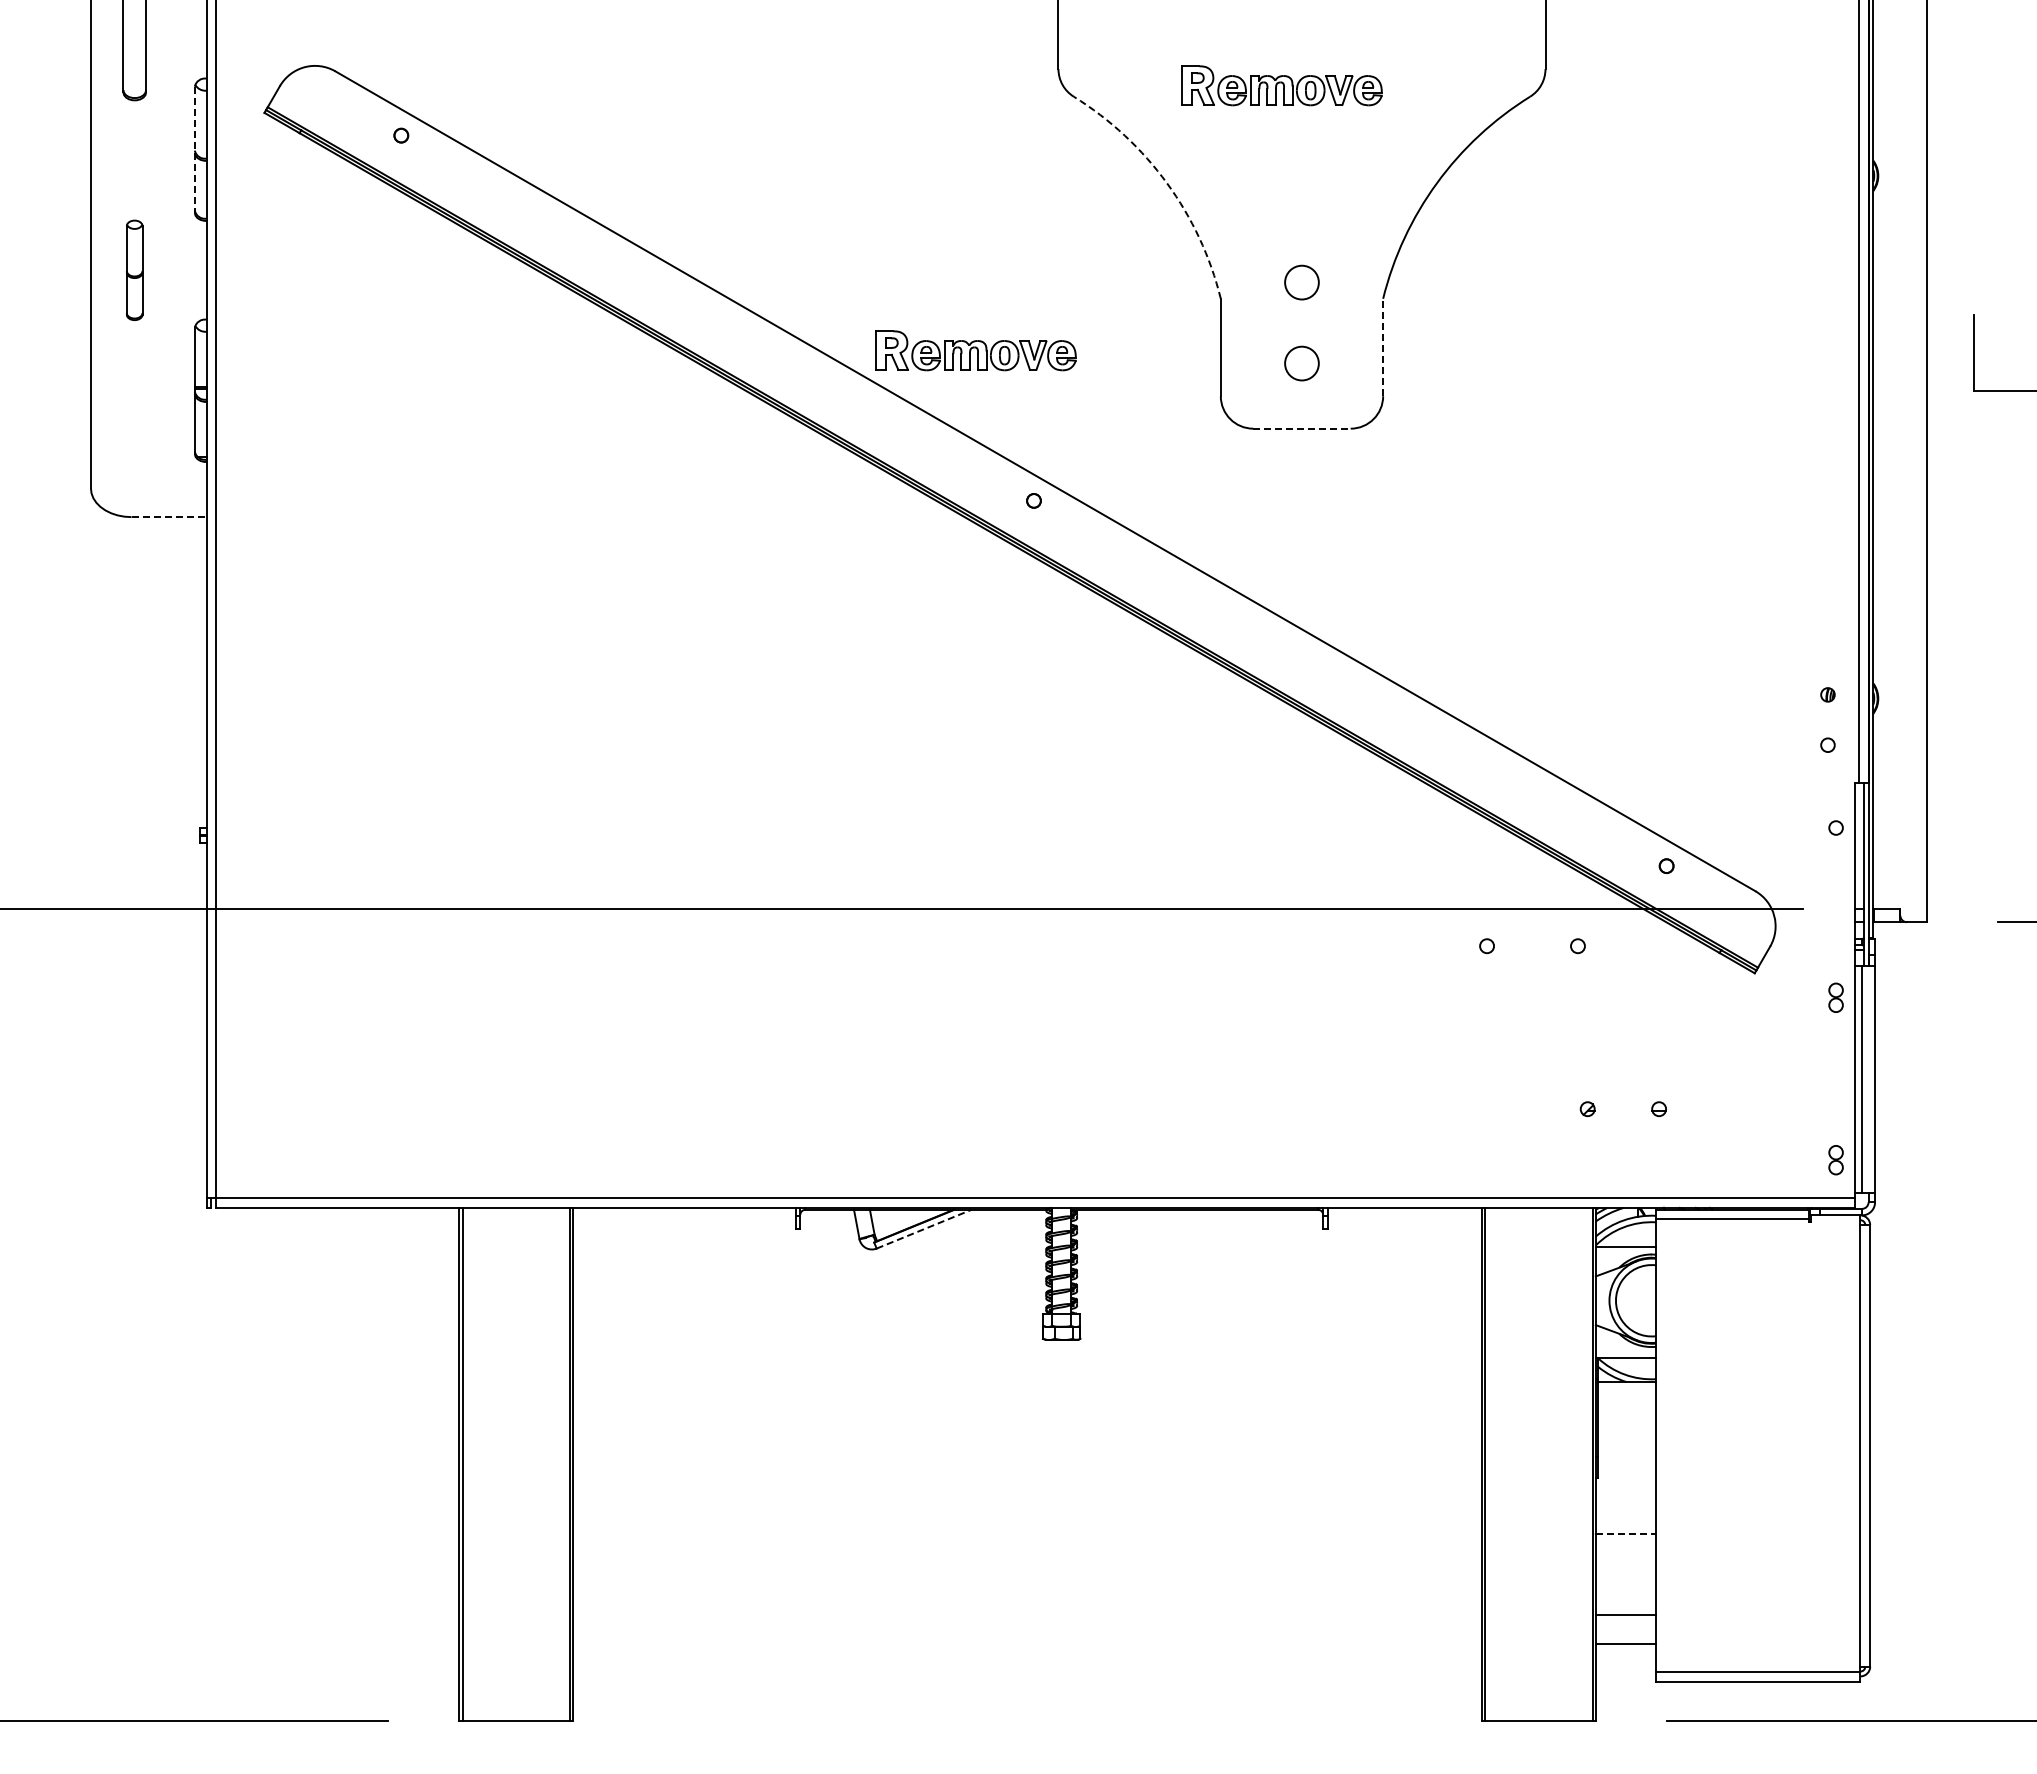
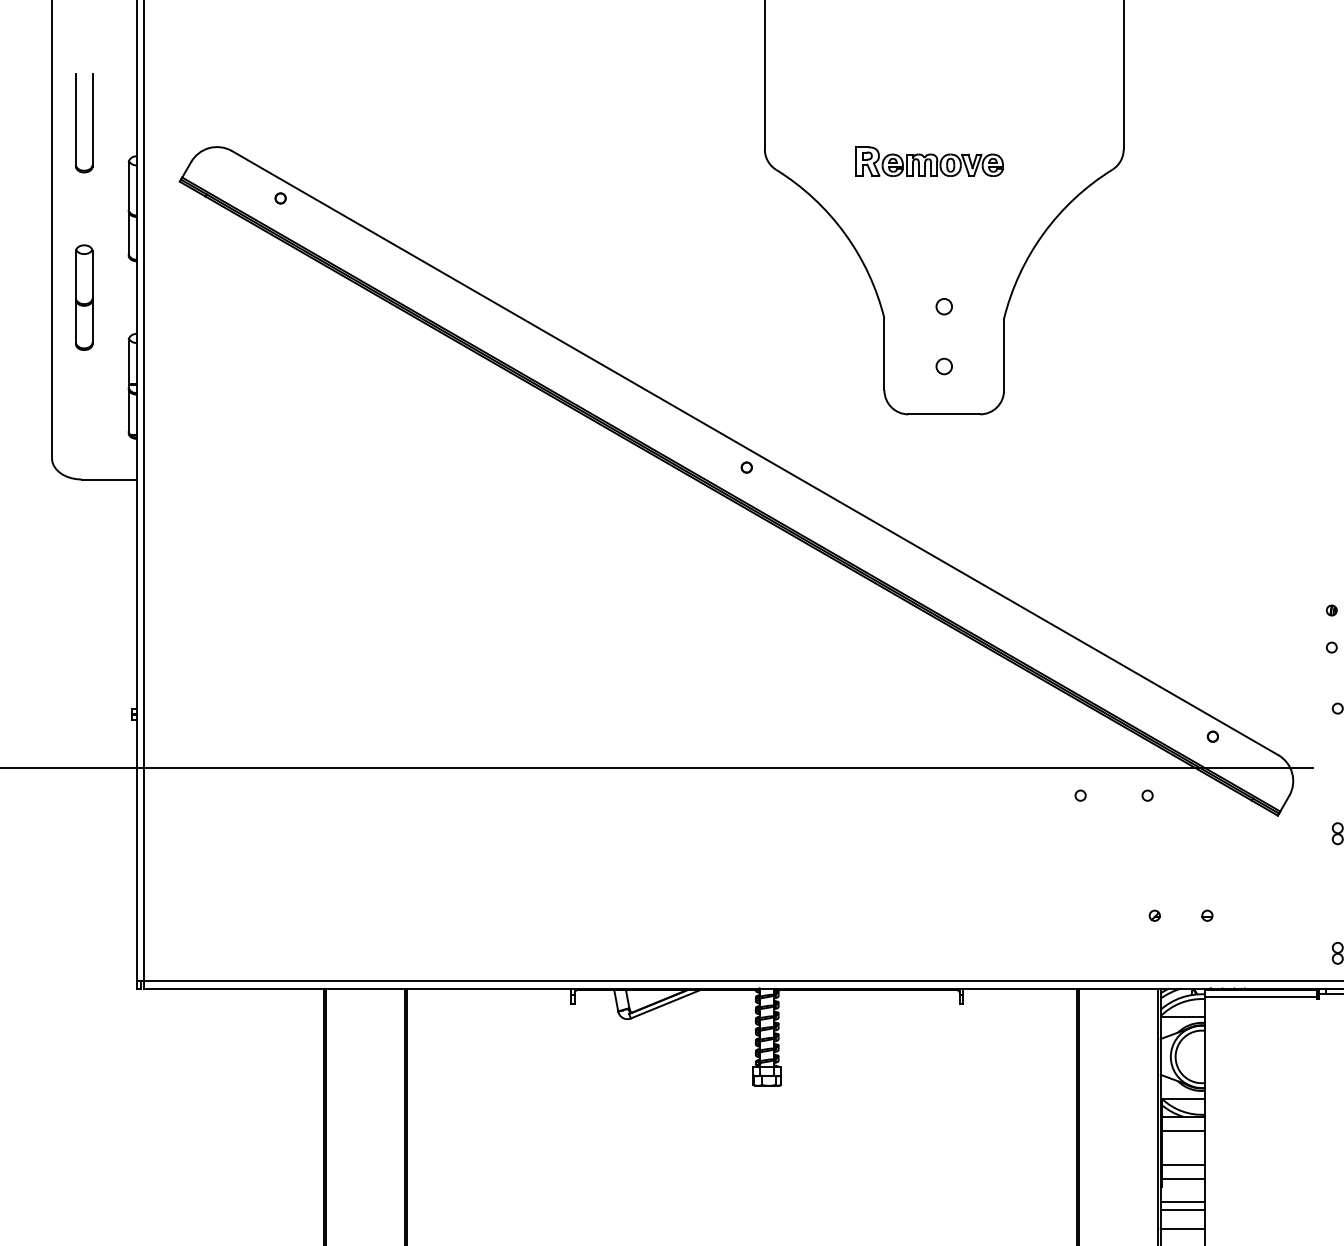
line: (194, 150) -> (128, 209), dashed -> solid
arc: (1167, 183) -> (845, 233), dashed -> solid
part: (134, 270) -> (84, 297), size x1.43
circle: (1301, 282) -> (943, 306), size x0.62
line: (1383, 347) -> (1004, 354), dashed -> solid
part: (975, 350) -> (703, 356), removed
circle: (1301, 363) -> (943, 366), size x0.62
line: (1301, 428) -> (943, 414), dashed -> solid
line: (169, 517) -> (109, 479), dashed -> solid
line: (924, 1229) -> (666, 1004), dashed -> solid
line: (1626, 1401) -> (1183, 1131), added
line: (1626, 1446) -> (1183, 1164), added
line: (1626, 1466) -> (1183, 1179), added
line: (1625, 1497) -> (1182, 1201), added
line: (1625, 1508) -> (1182, 1209), added
line: (1626, 1533) -> (1183, 1228), dashed -> solid

